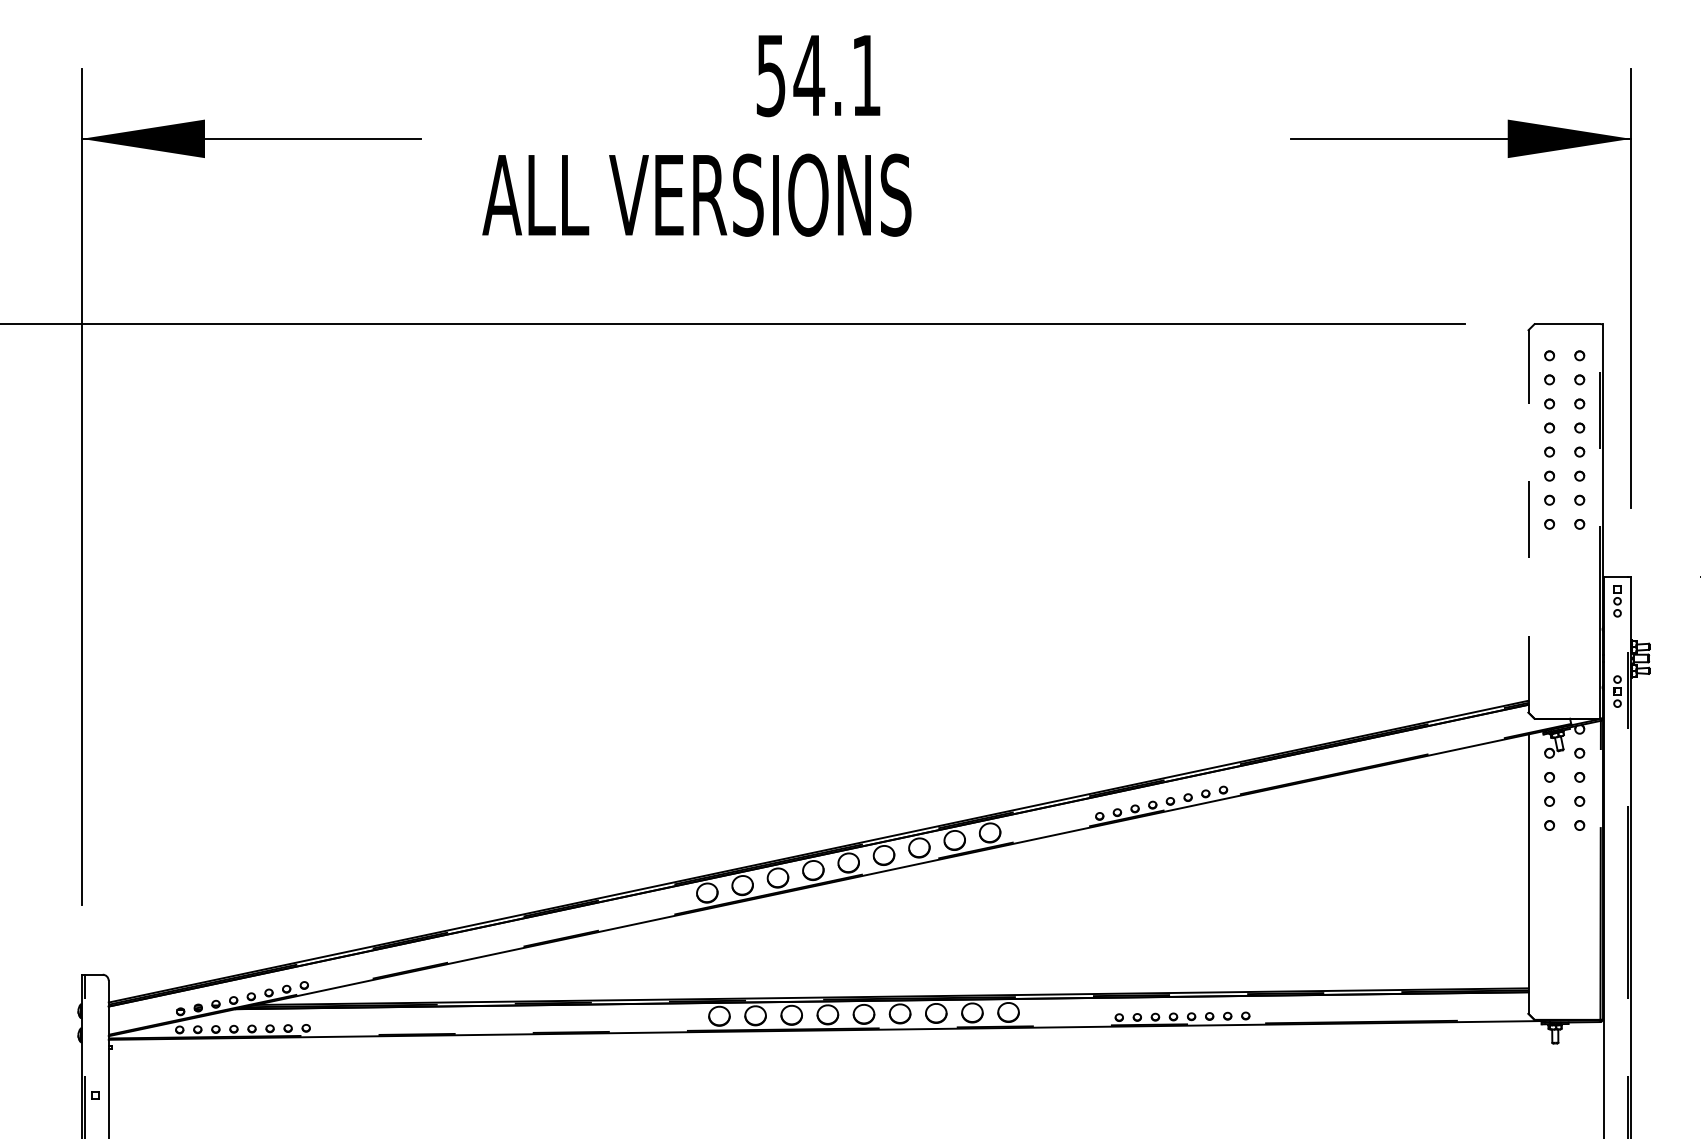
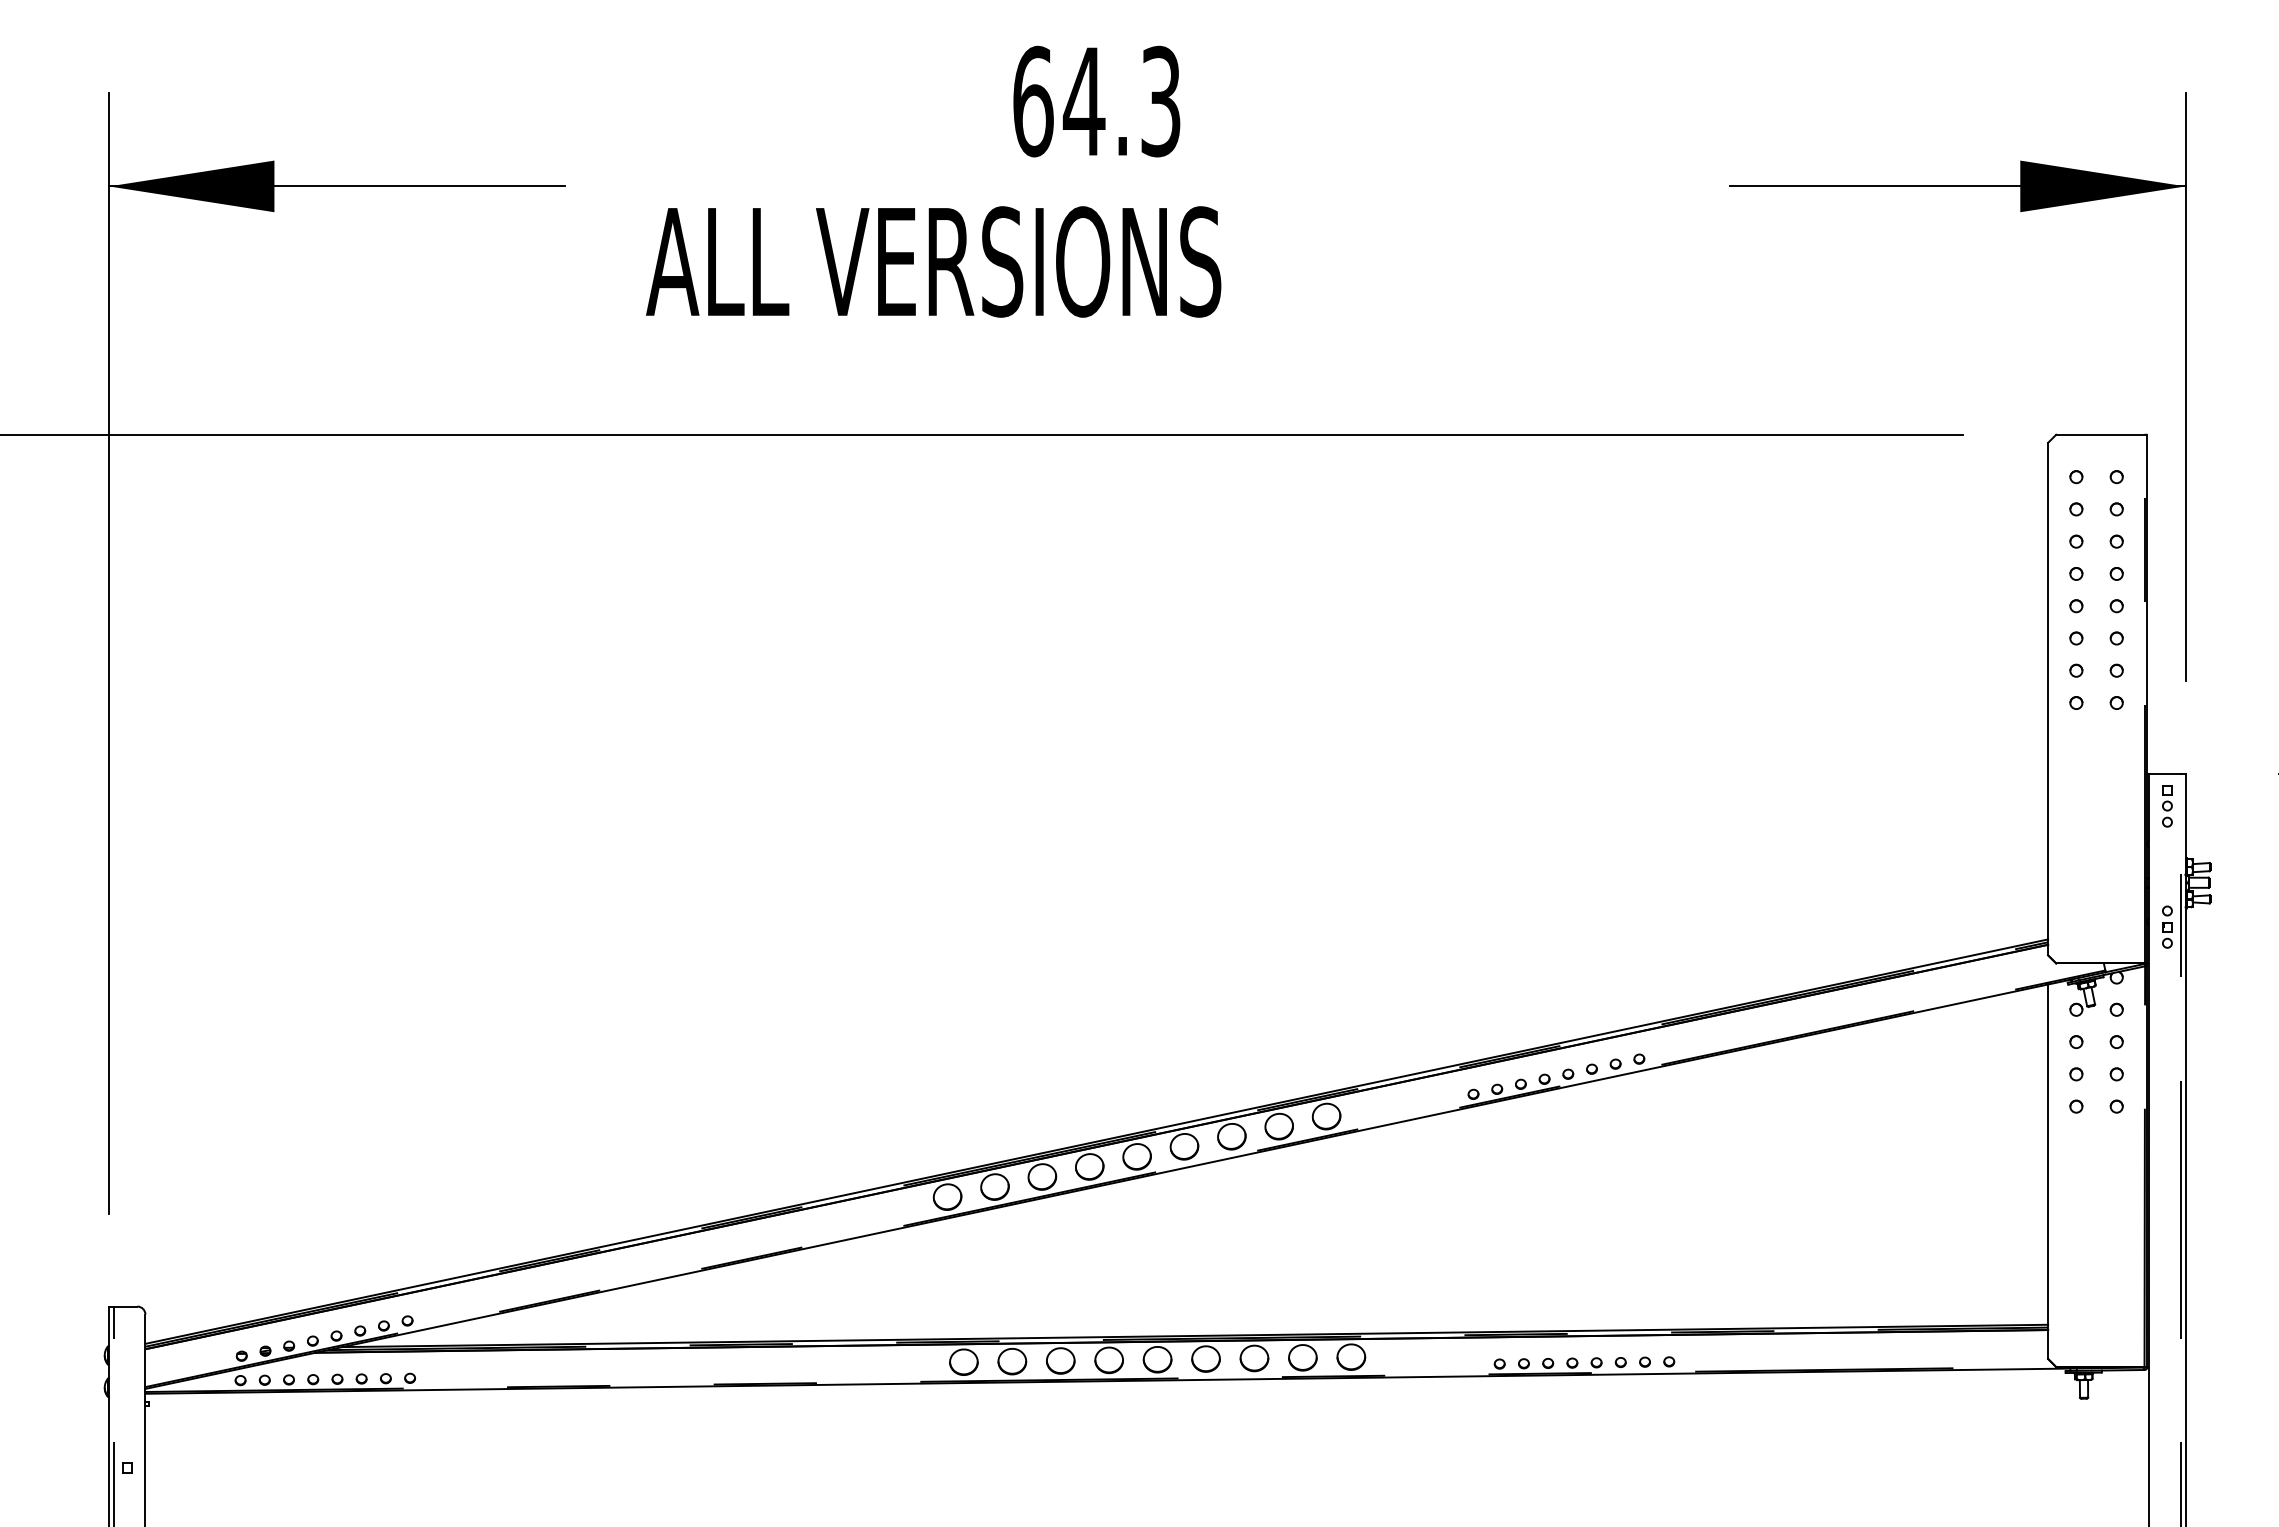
text: (818, 75) -> (1096, 101), 54.1 -> 64.3
line: (1528, 520) -> (2048, 698), dashed -> solid

